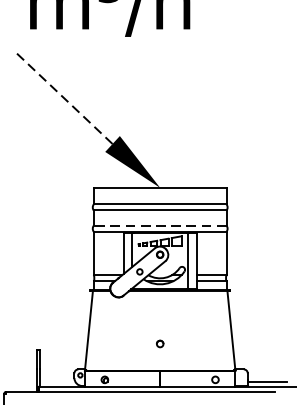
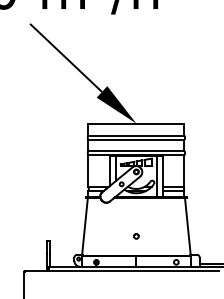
line: (62, 96) -> (65, 57), dashed -> solid
line: (160, 225) -> (136, 150), dashed -> solid

